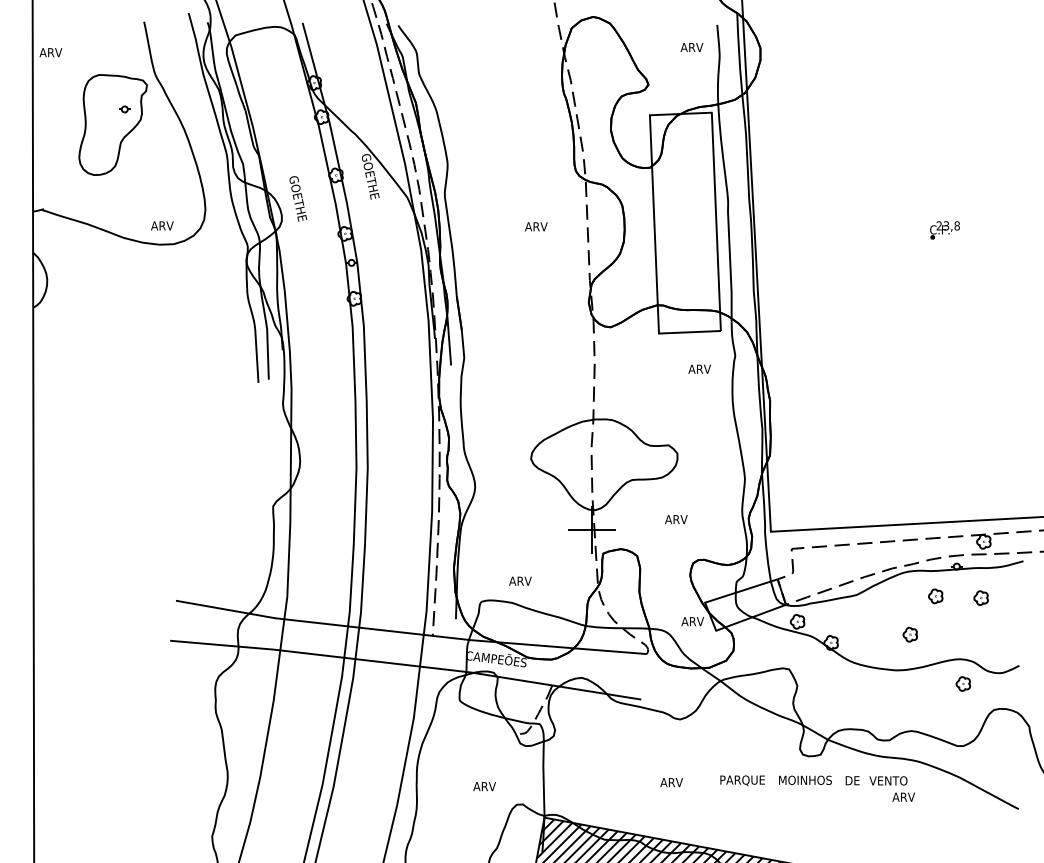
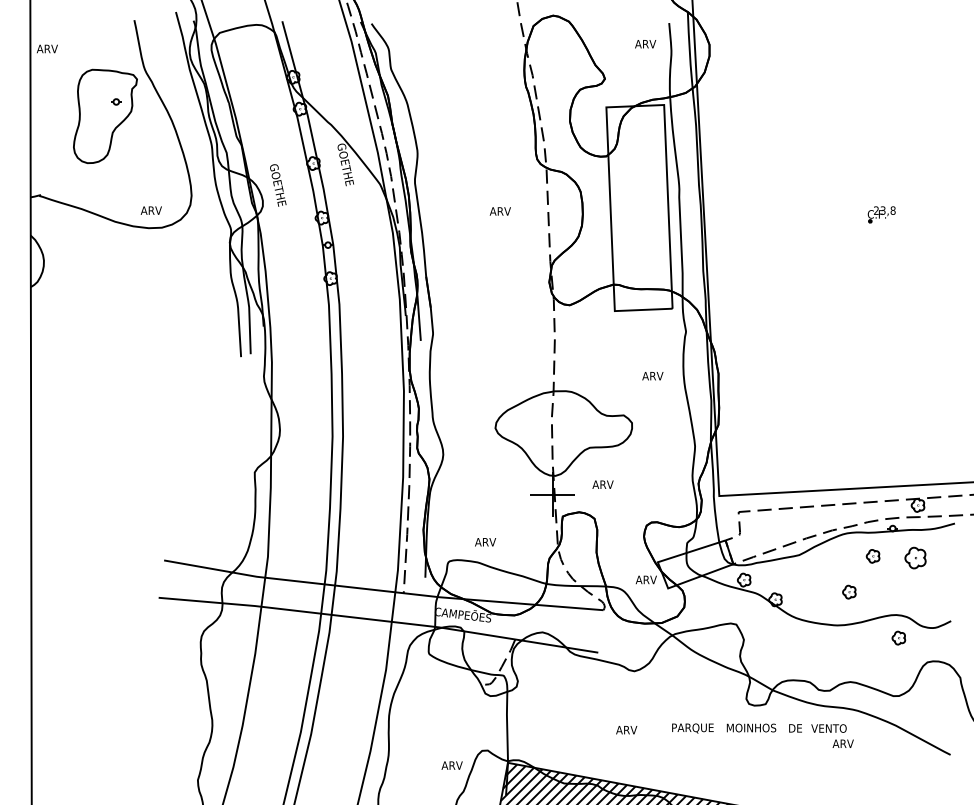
text: (699, 368) -> (652, 375), moved
text: (676, 519) -> (603, 484), moved
part: (980, 597) -> (914, 557), size x1.6
text: (484, 786) -> (452, 765), moved

